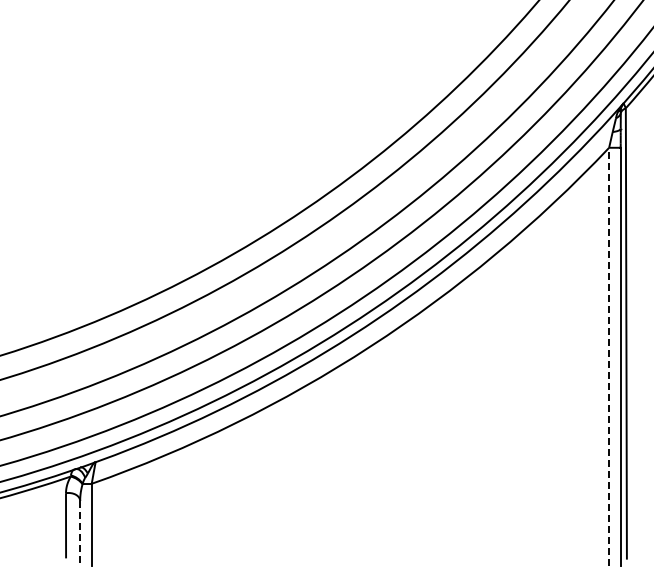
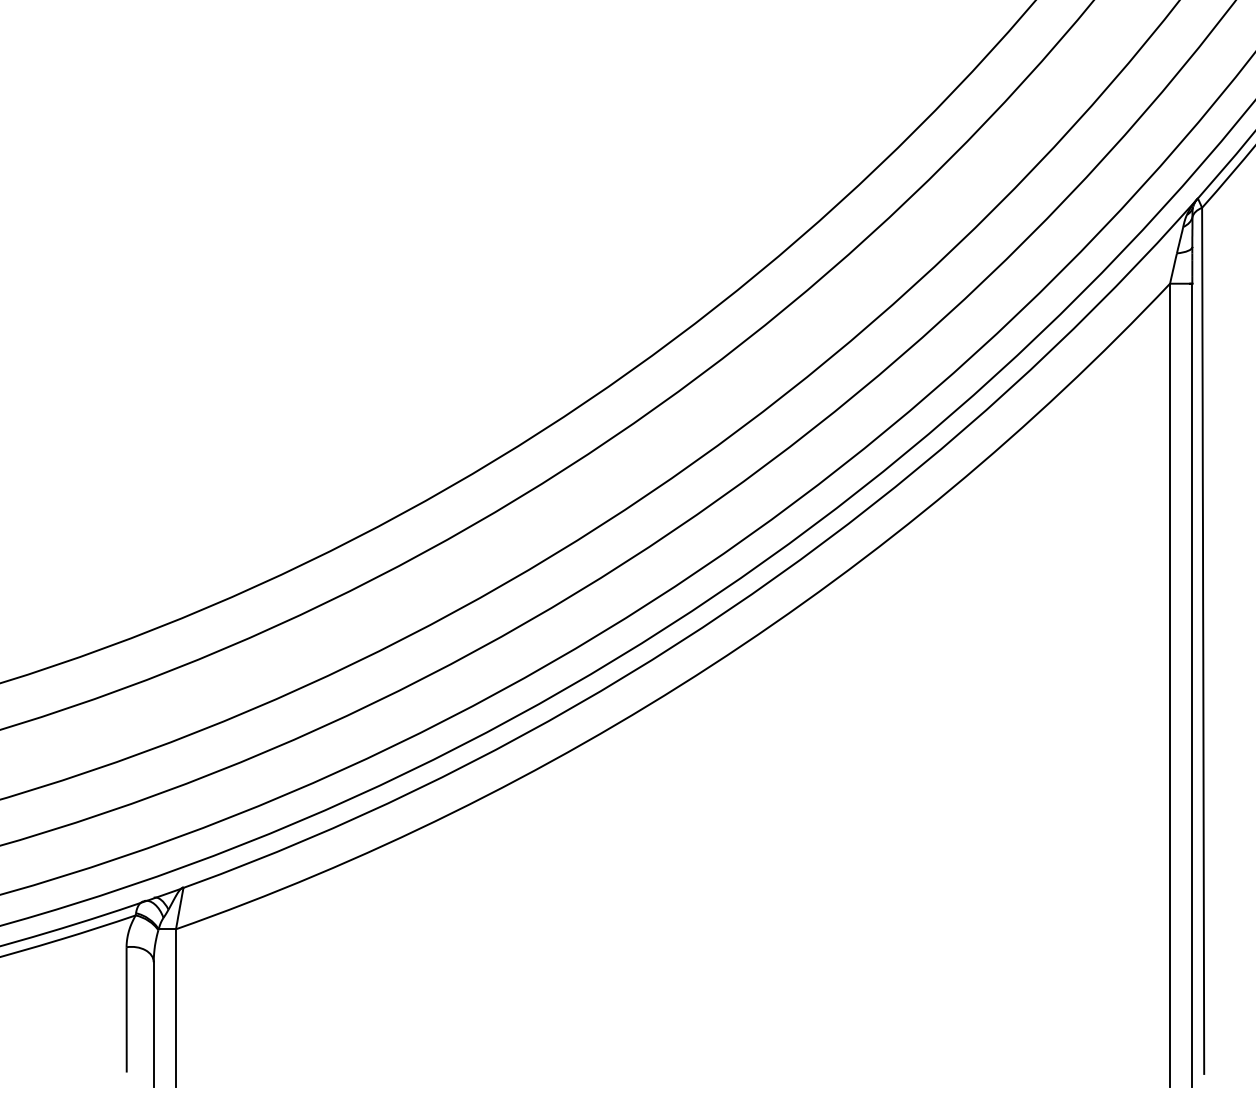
line: (609, 356) -> (1170, 684), dashed -> solid
line: (80, 533) -> (154, 1024), dashed -> solid

